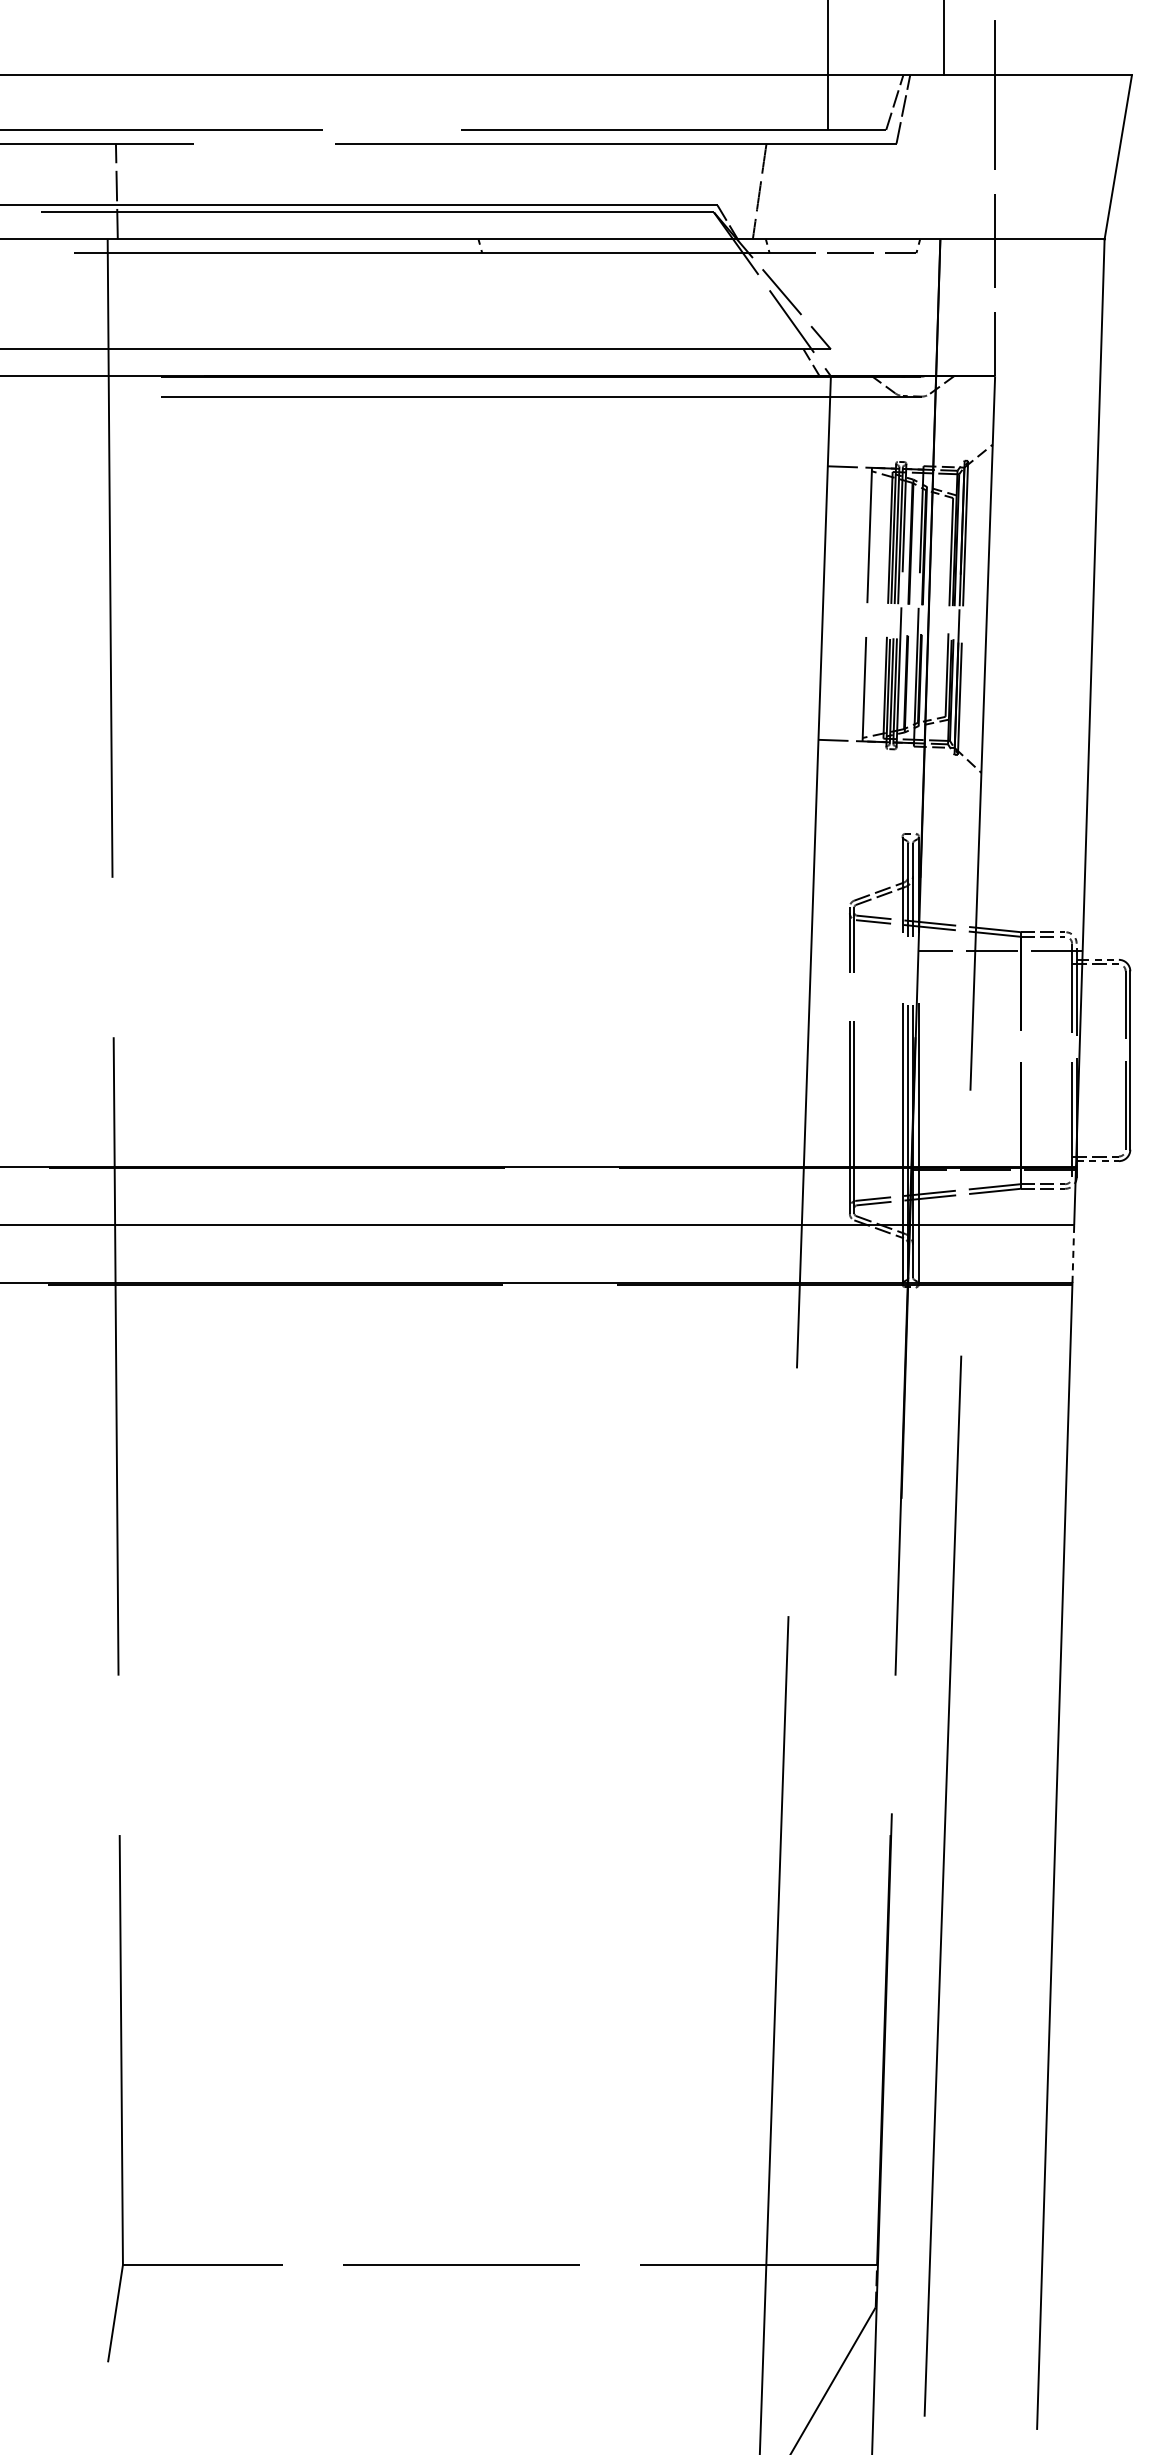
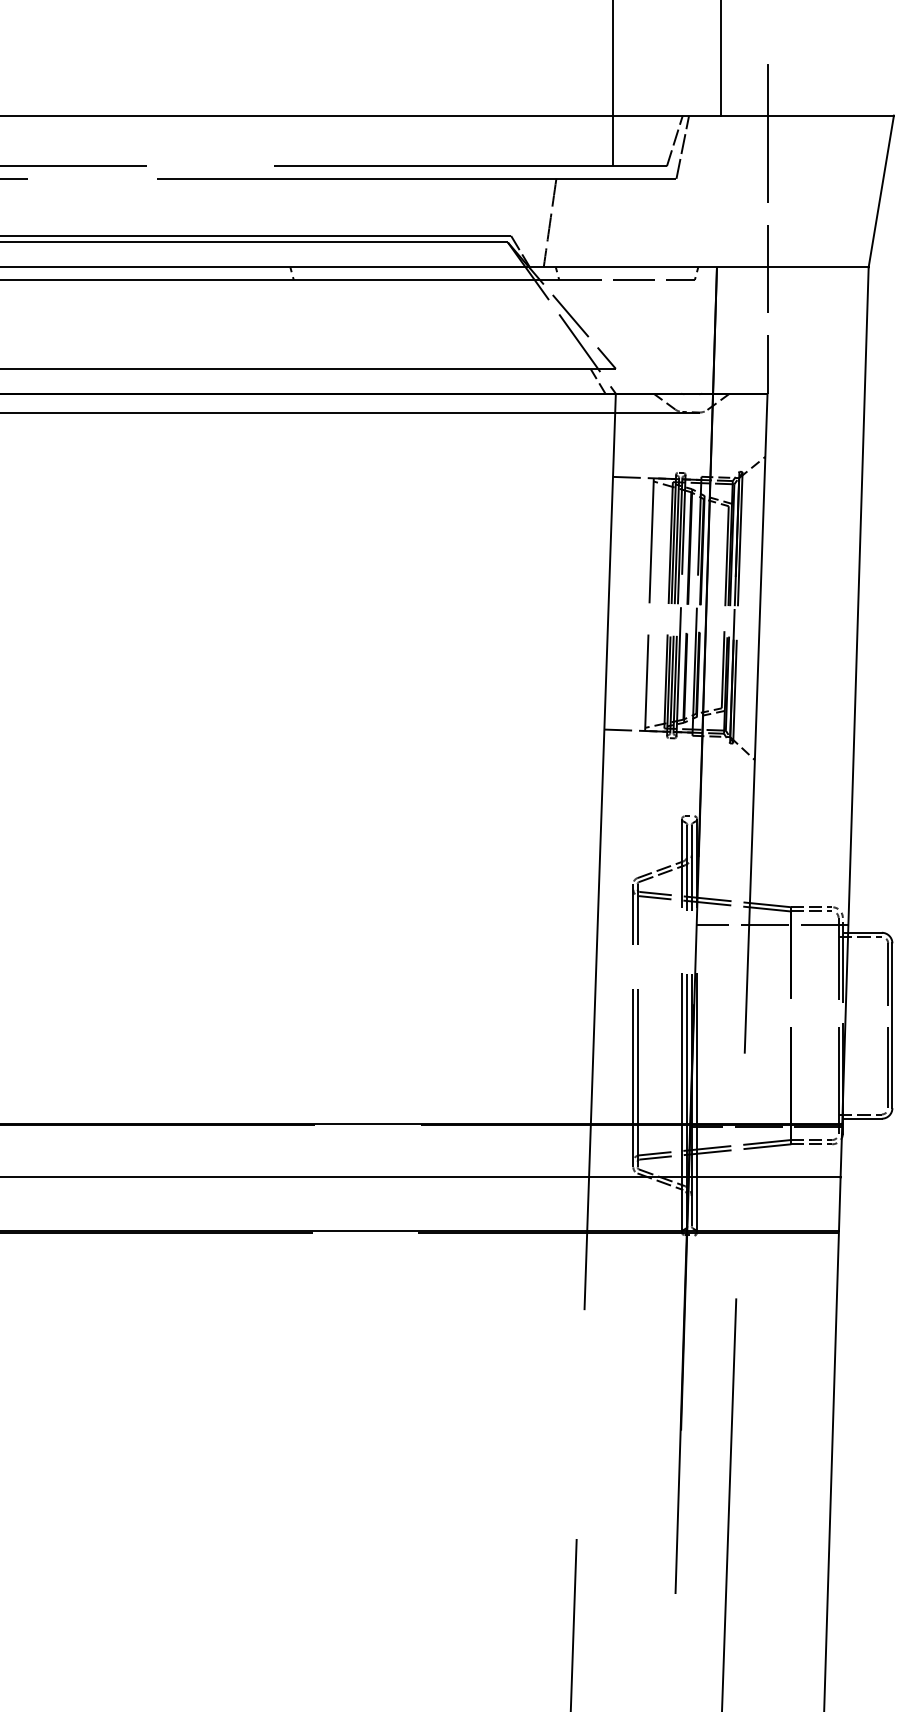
line: (1101, 959) -> (865, 932), dashed -> solid
line: (1098, 1161) -> (863, 1119), dashed -> solid
line: (1073, 1253) -> (839, 1204), dashed -> solid

